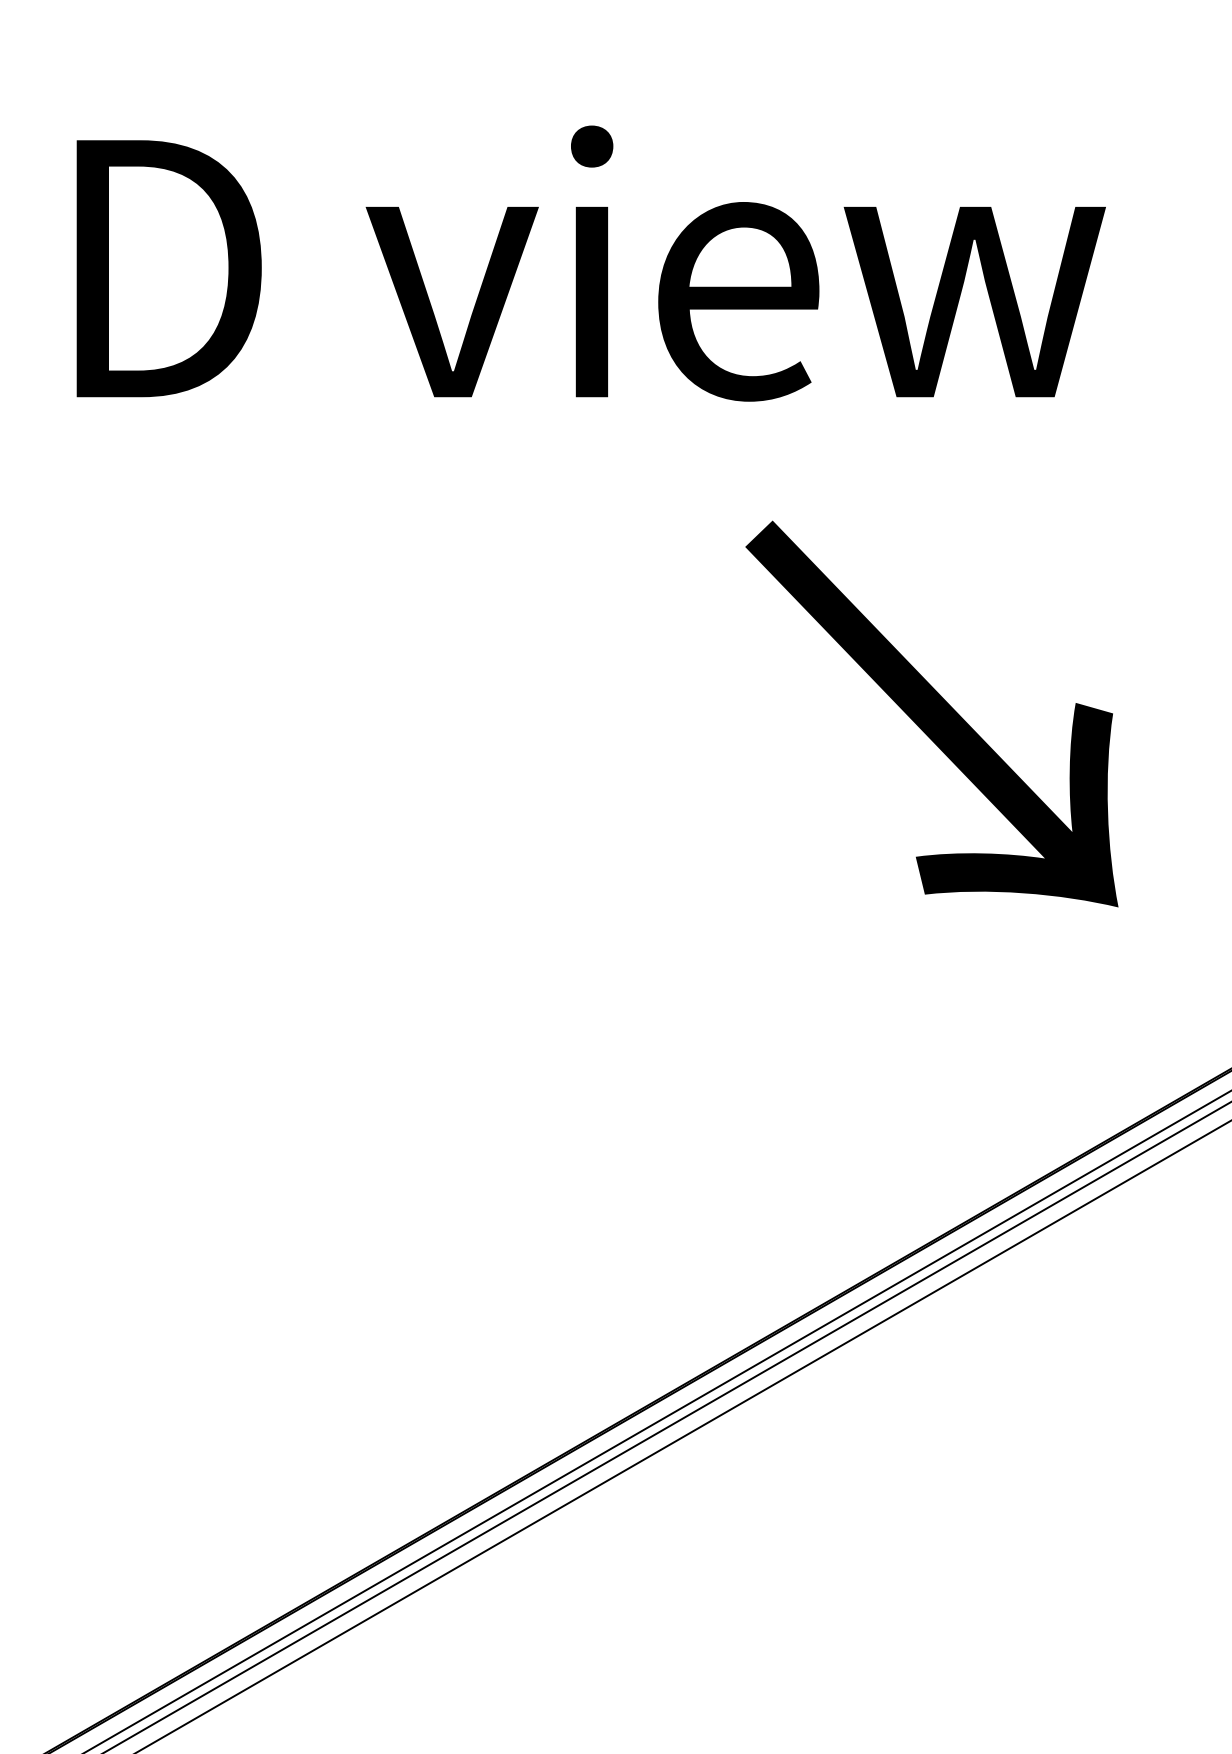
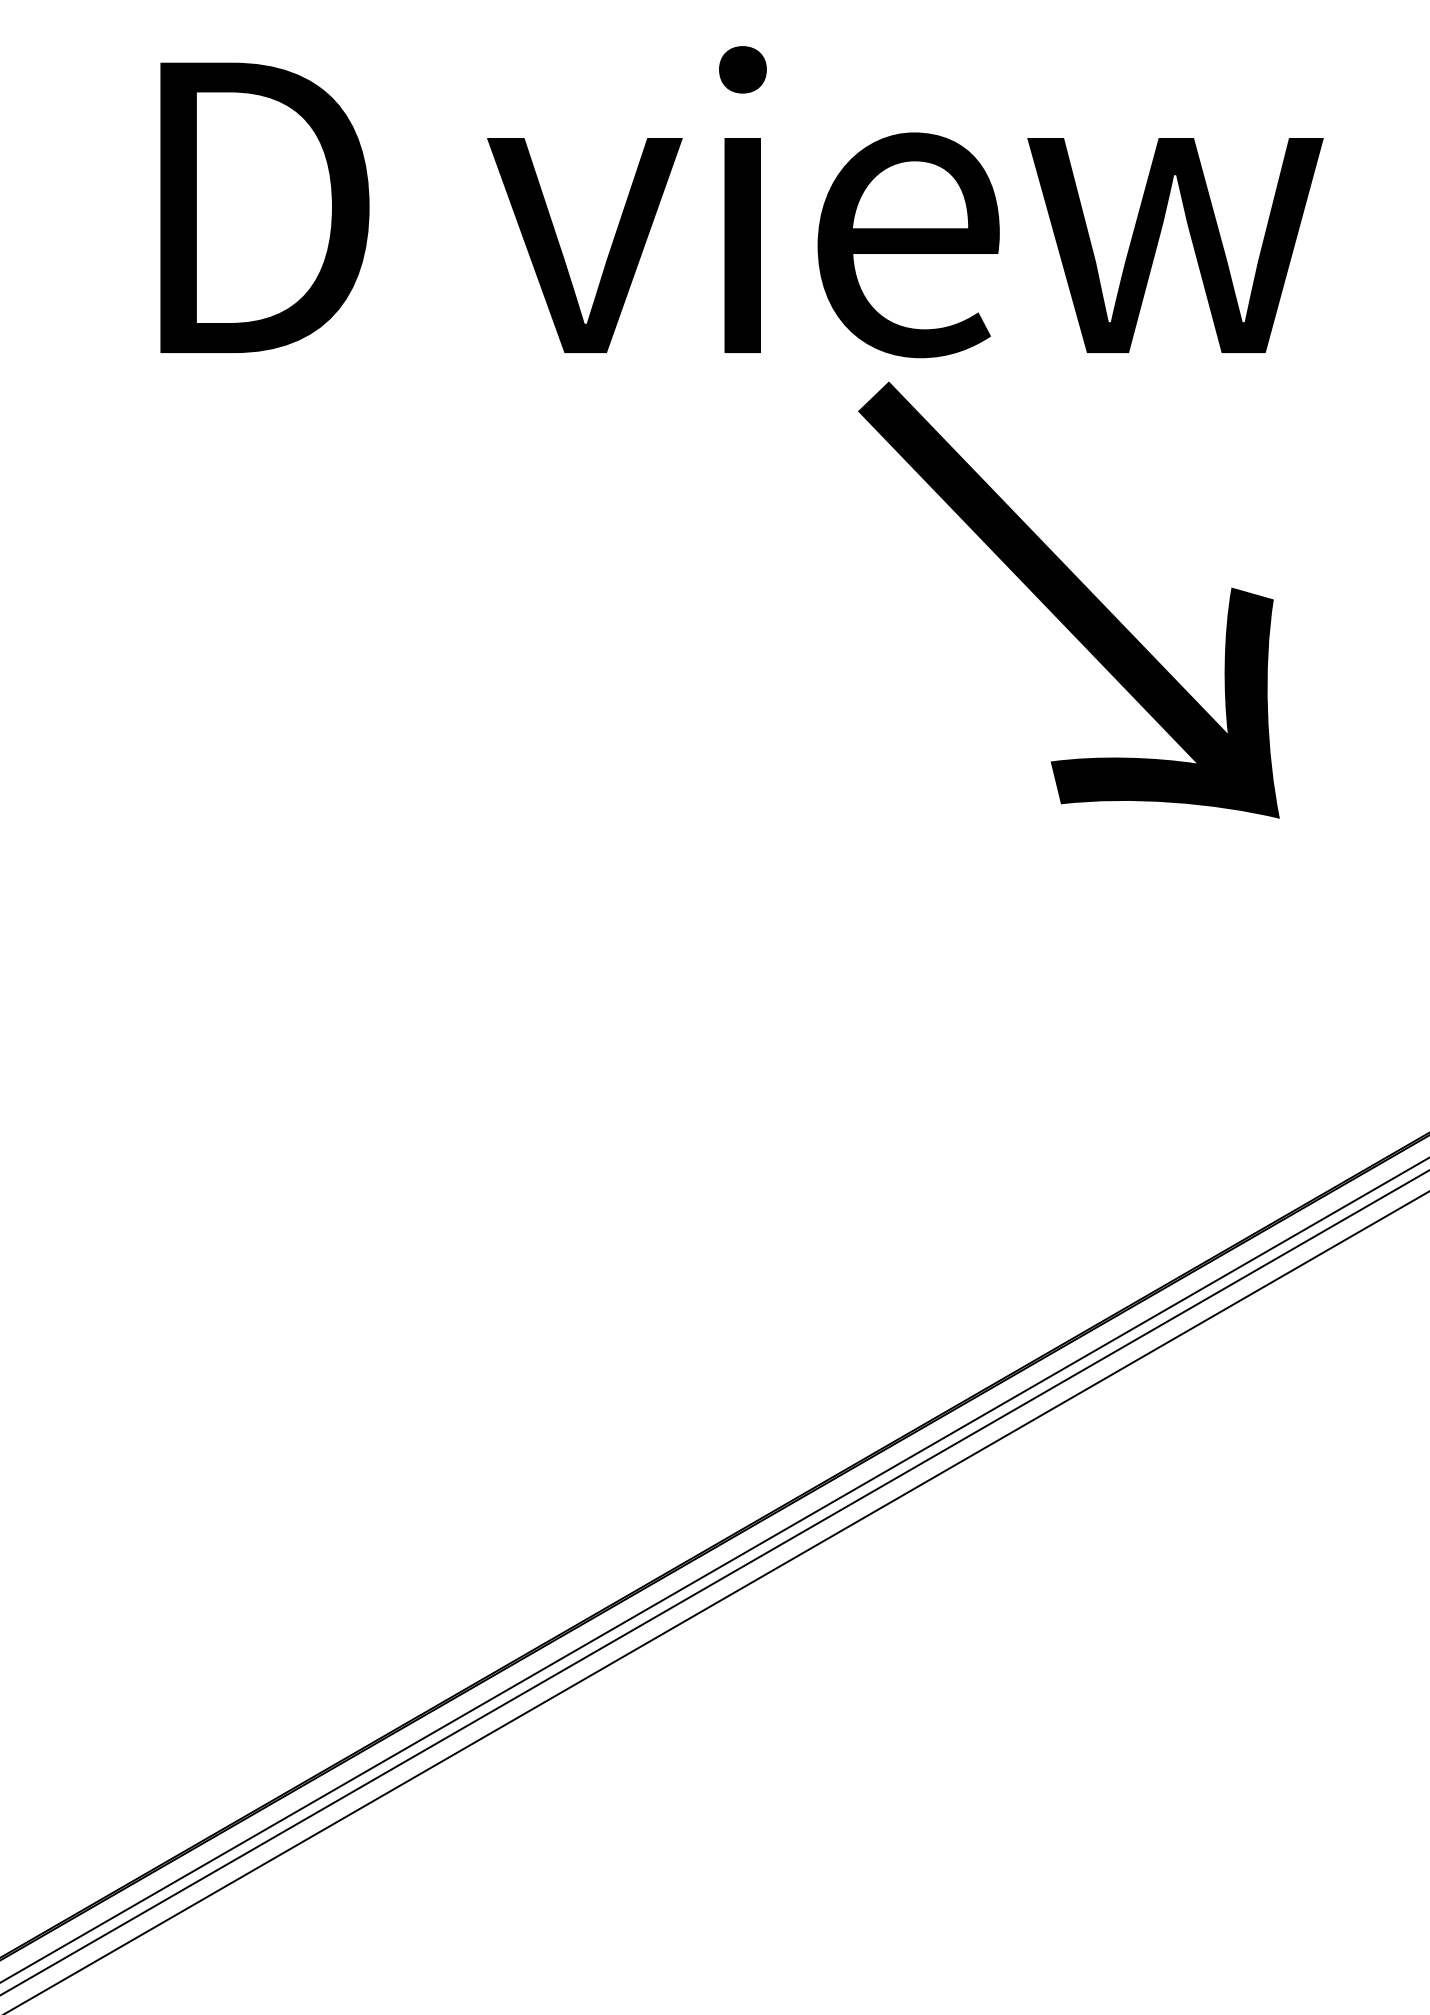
text: (931, 713) -> (1068, 599), moved

